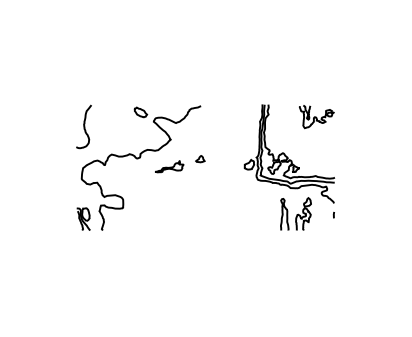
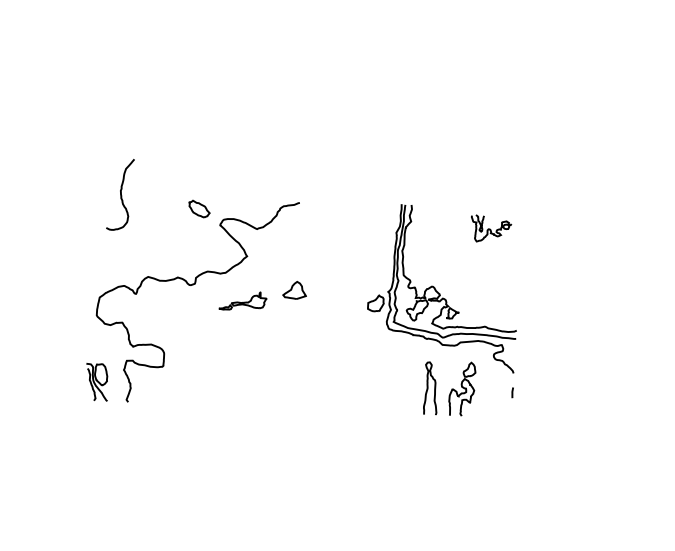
part: (316, 117) -> (490, 229), size x0.7
curve: (83, 126) -> (119, 194), moved
part: (200, 159) -> (295, 291), size x1.6

